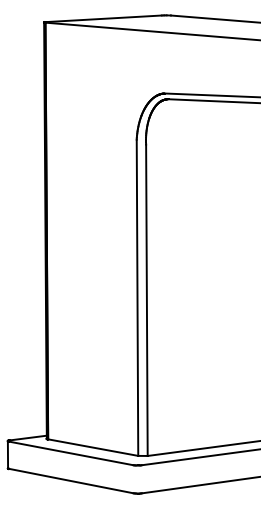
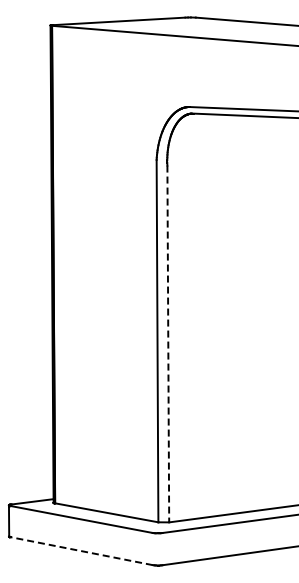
line: (147, 300) -> (168, 344), solid -> dashed
line: (71, 481) -> (81, 551), solid -> dashed

